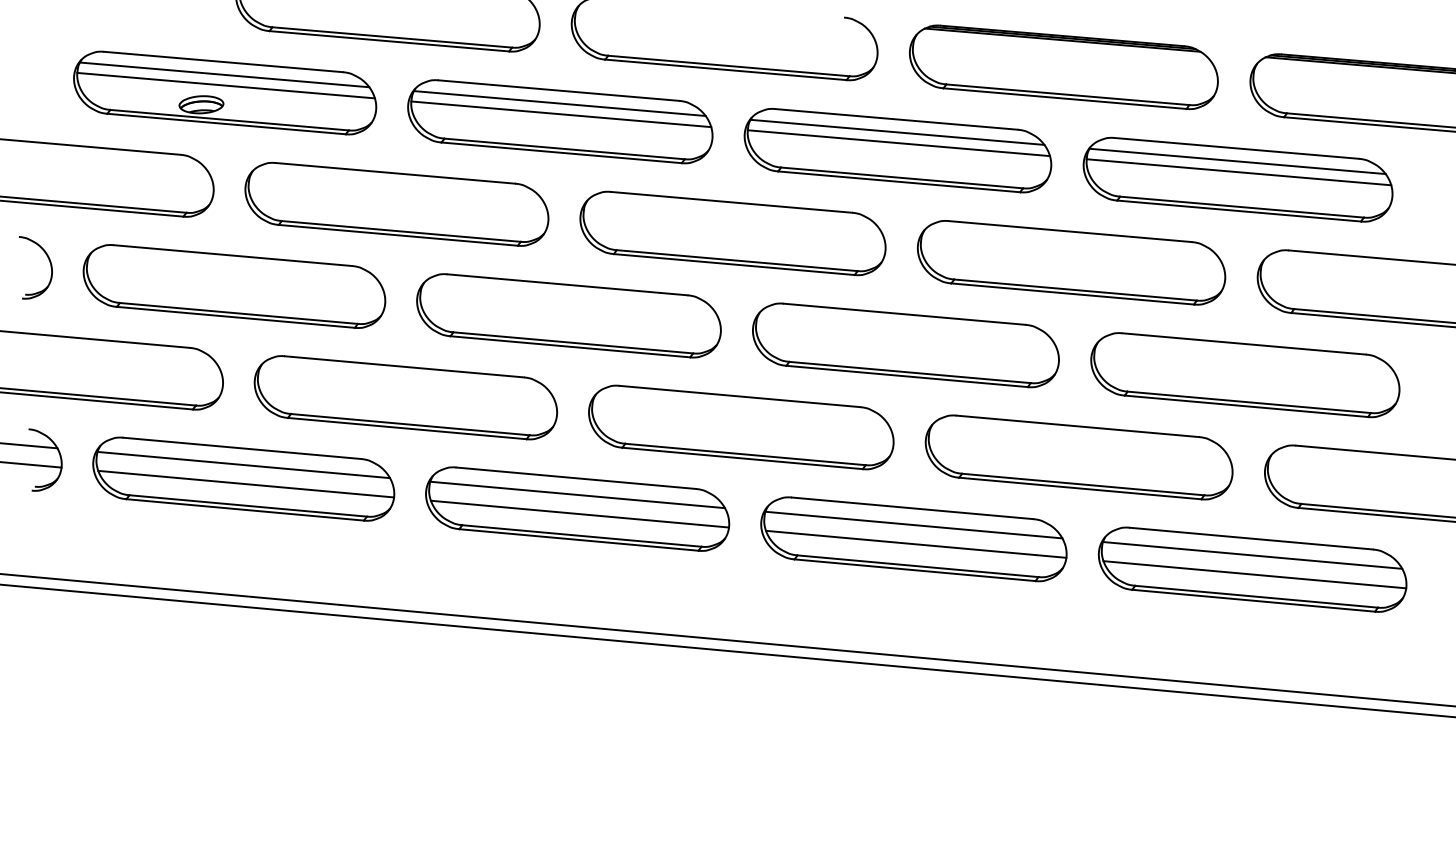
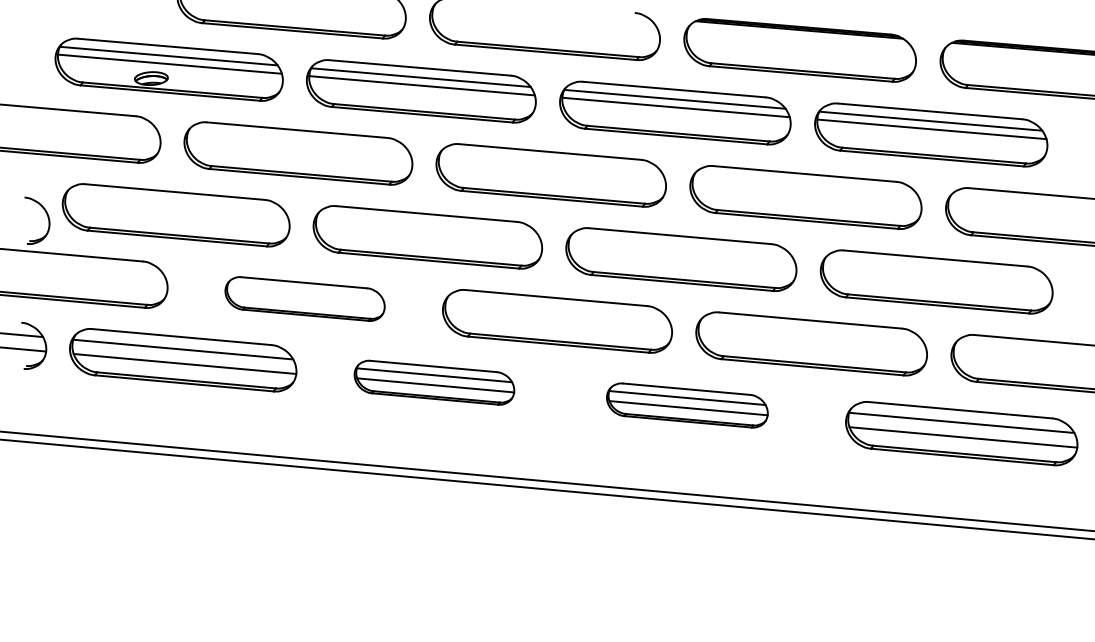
part: (48, 260) -> (46, 215), moved
part: (405, 397) -> (304, 298), size x0.7
part: (577, 508) -> (434, 382), size x0.7
part: (913, 539) -> (687, 405), size x0.7
part: (1252, 569) -> (961, 433), moved

